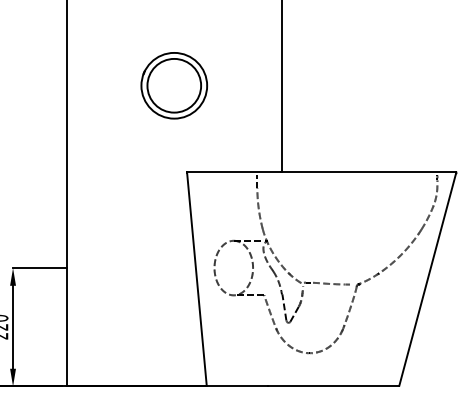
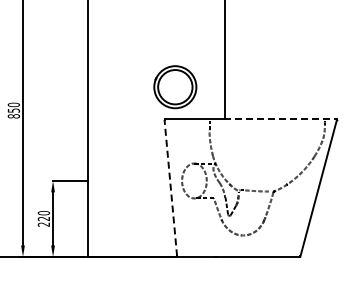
part: (174, 86) -> (175, 87), moved
line: (369, 172) -> (281, 119), solid -> dashed
line: (196, 279) -> (170, 188), solid -> dashed

